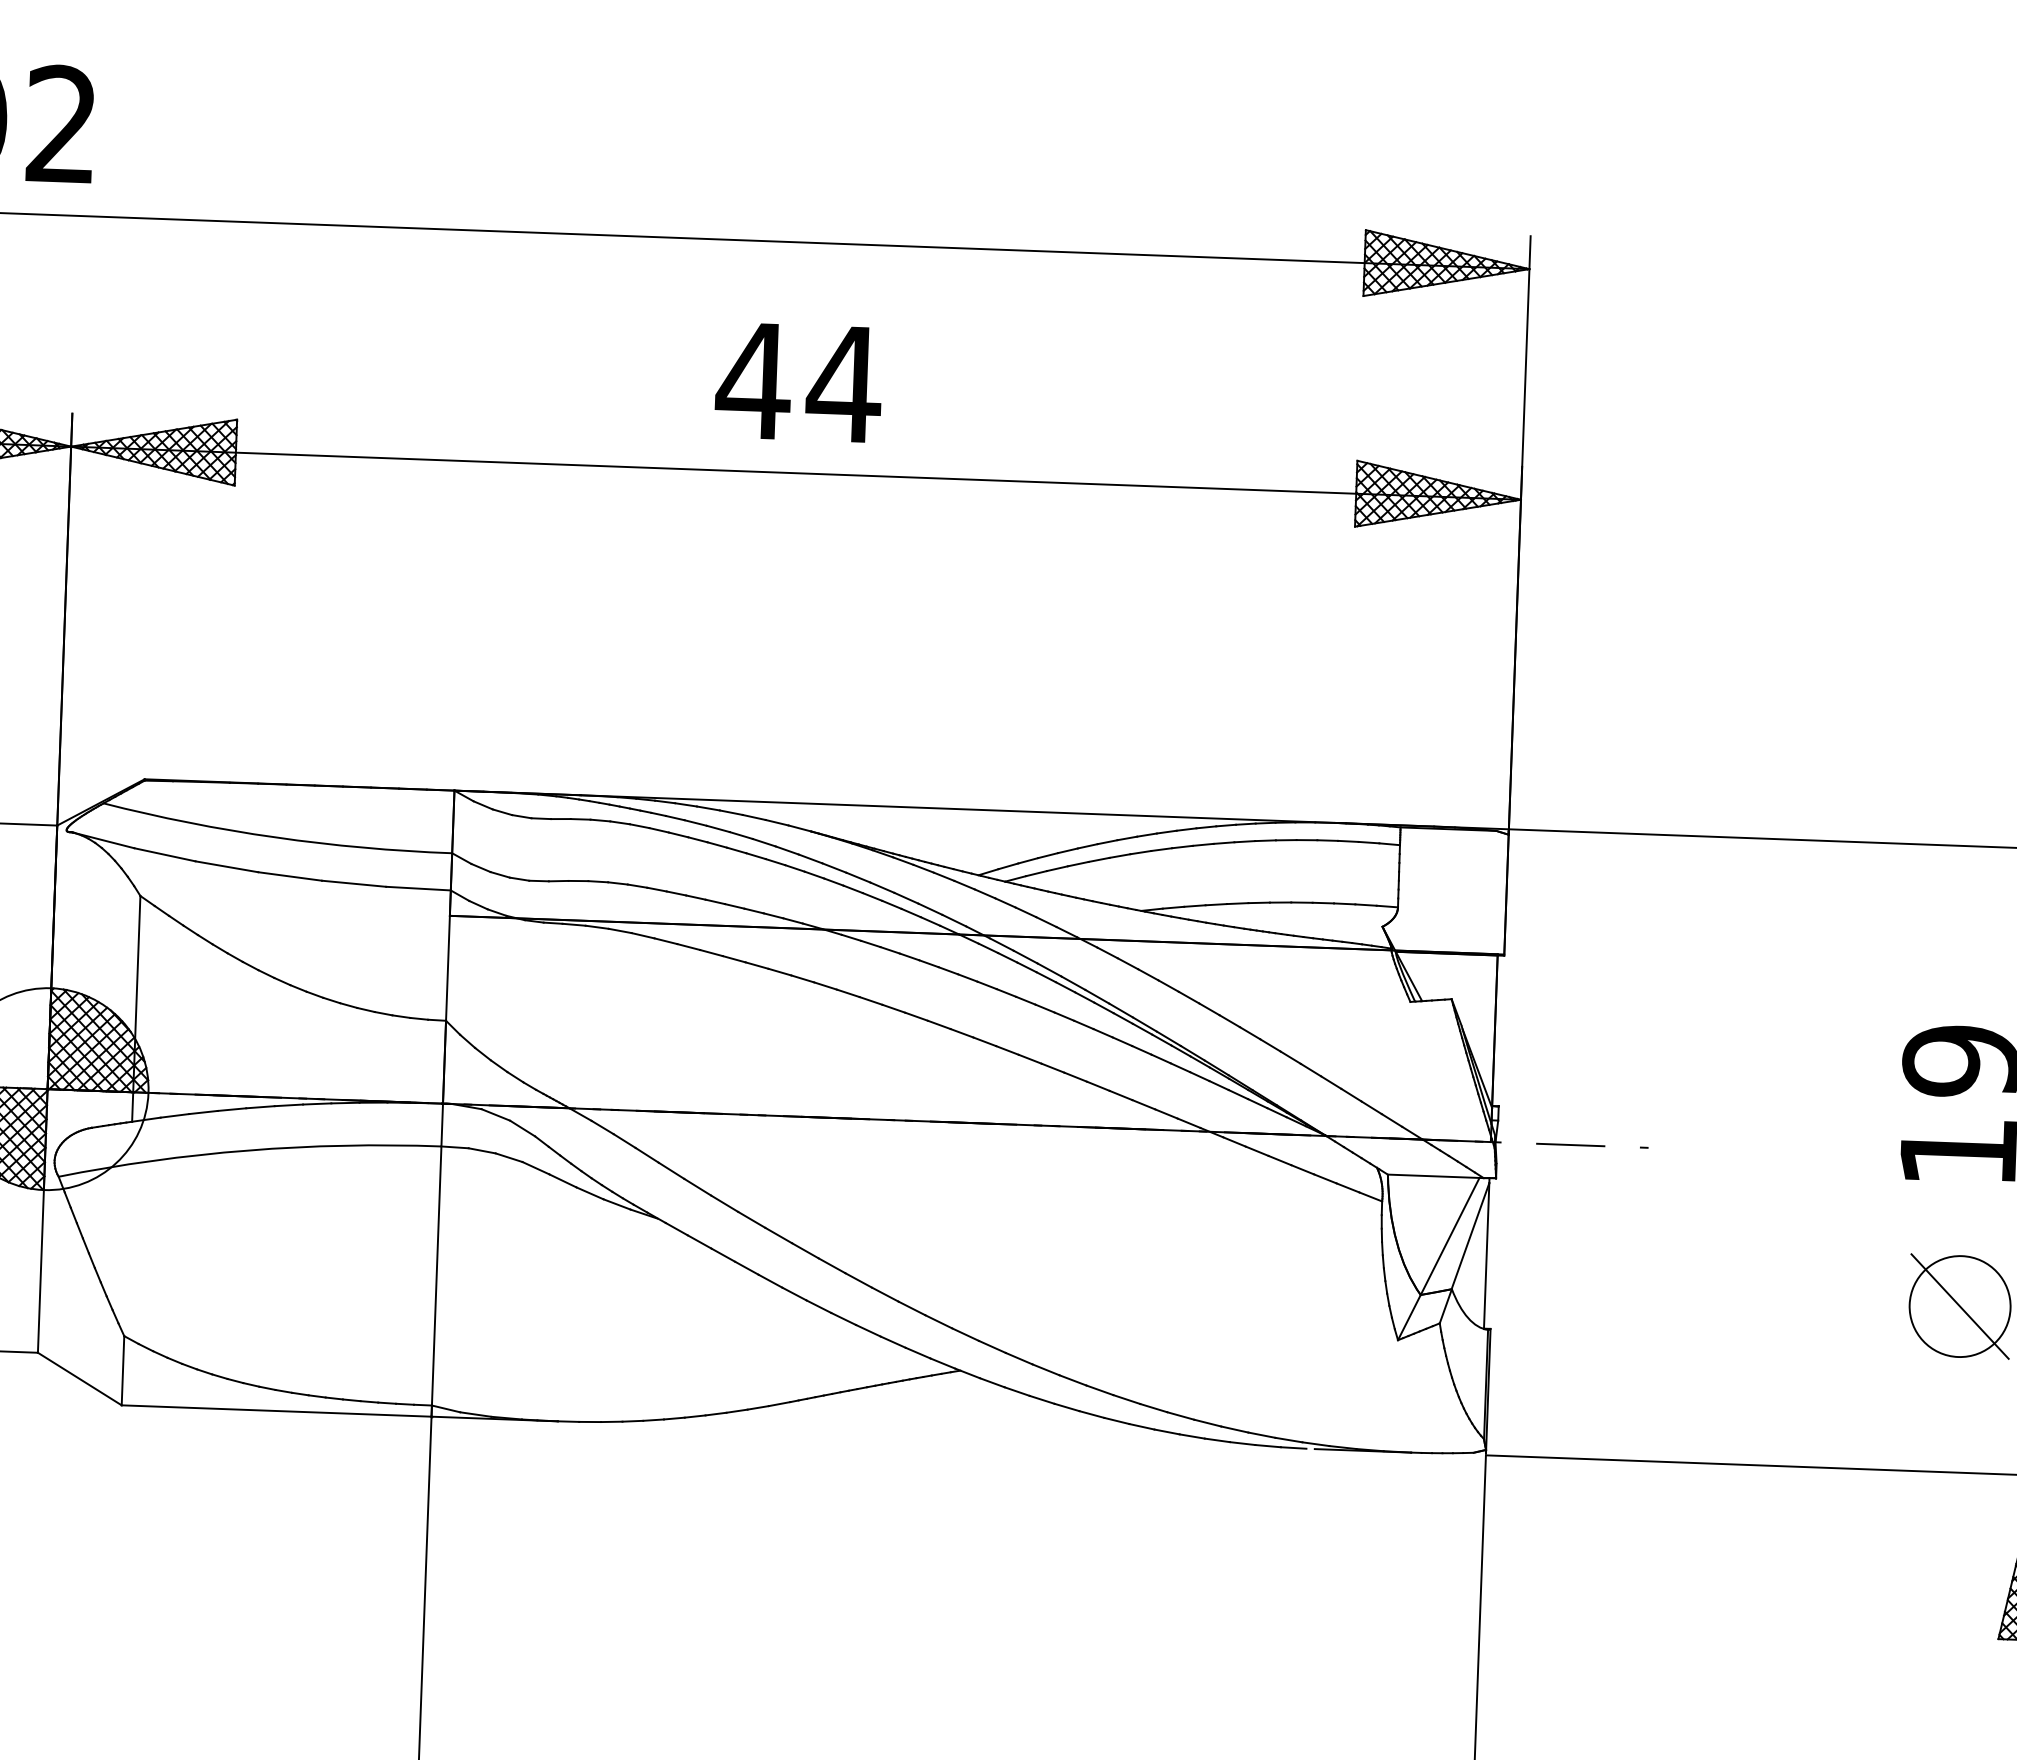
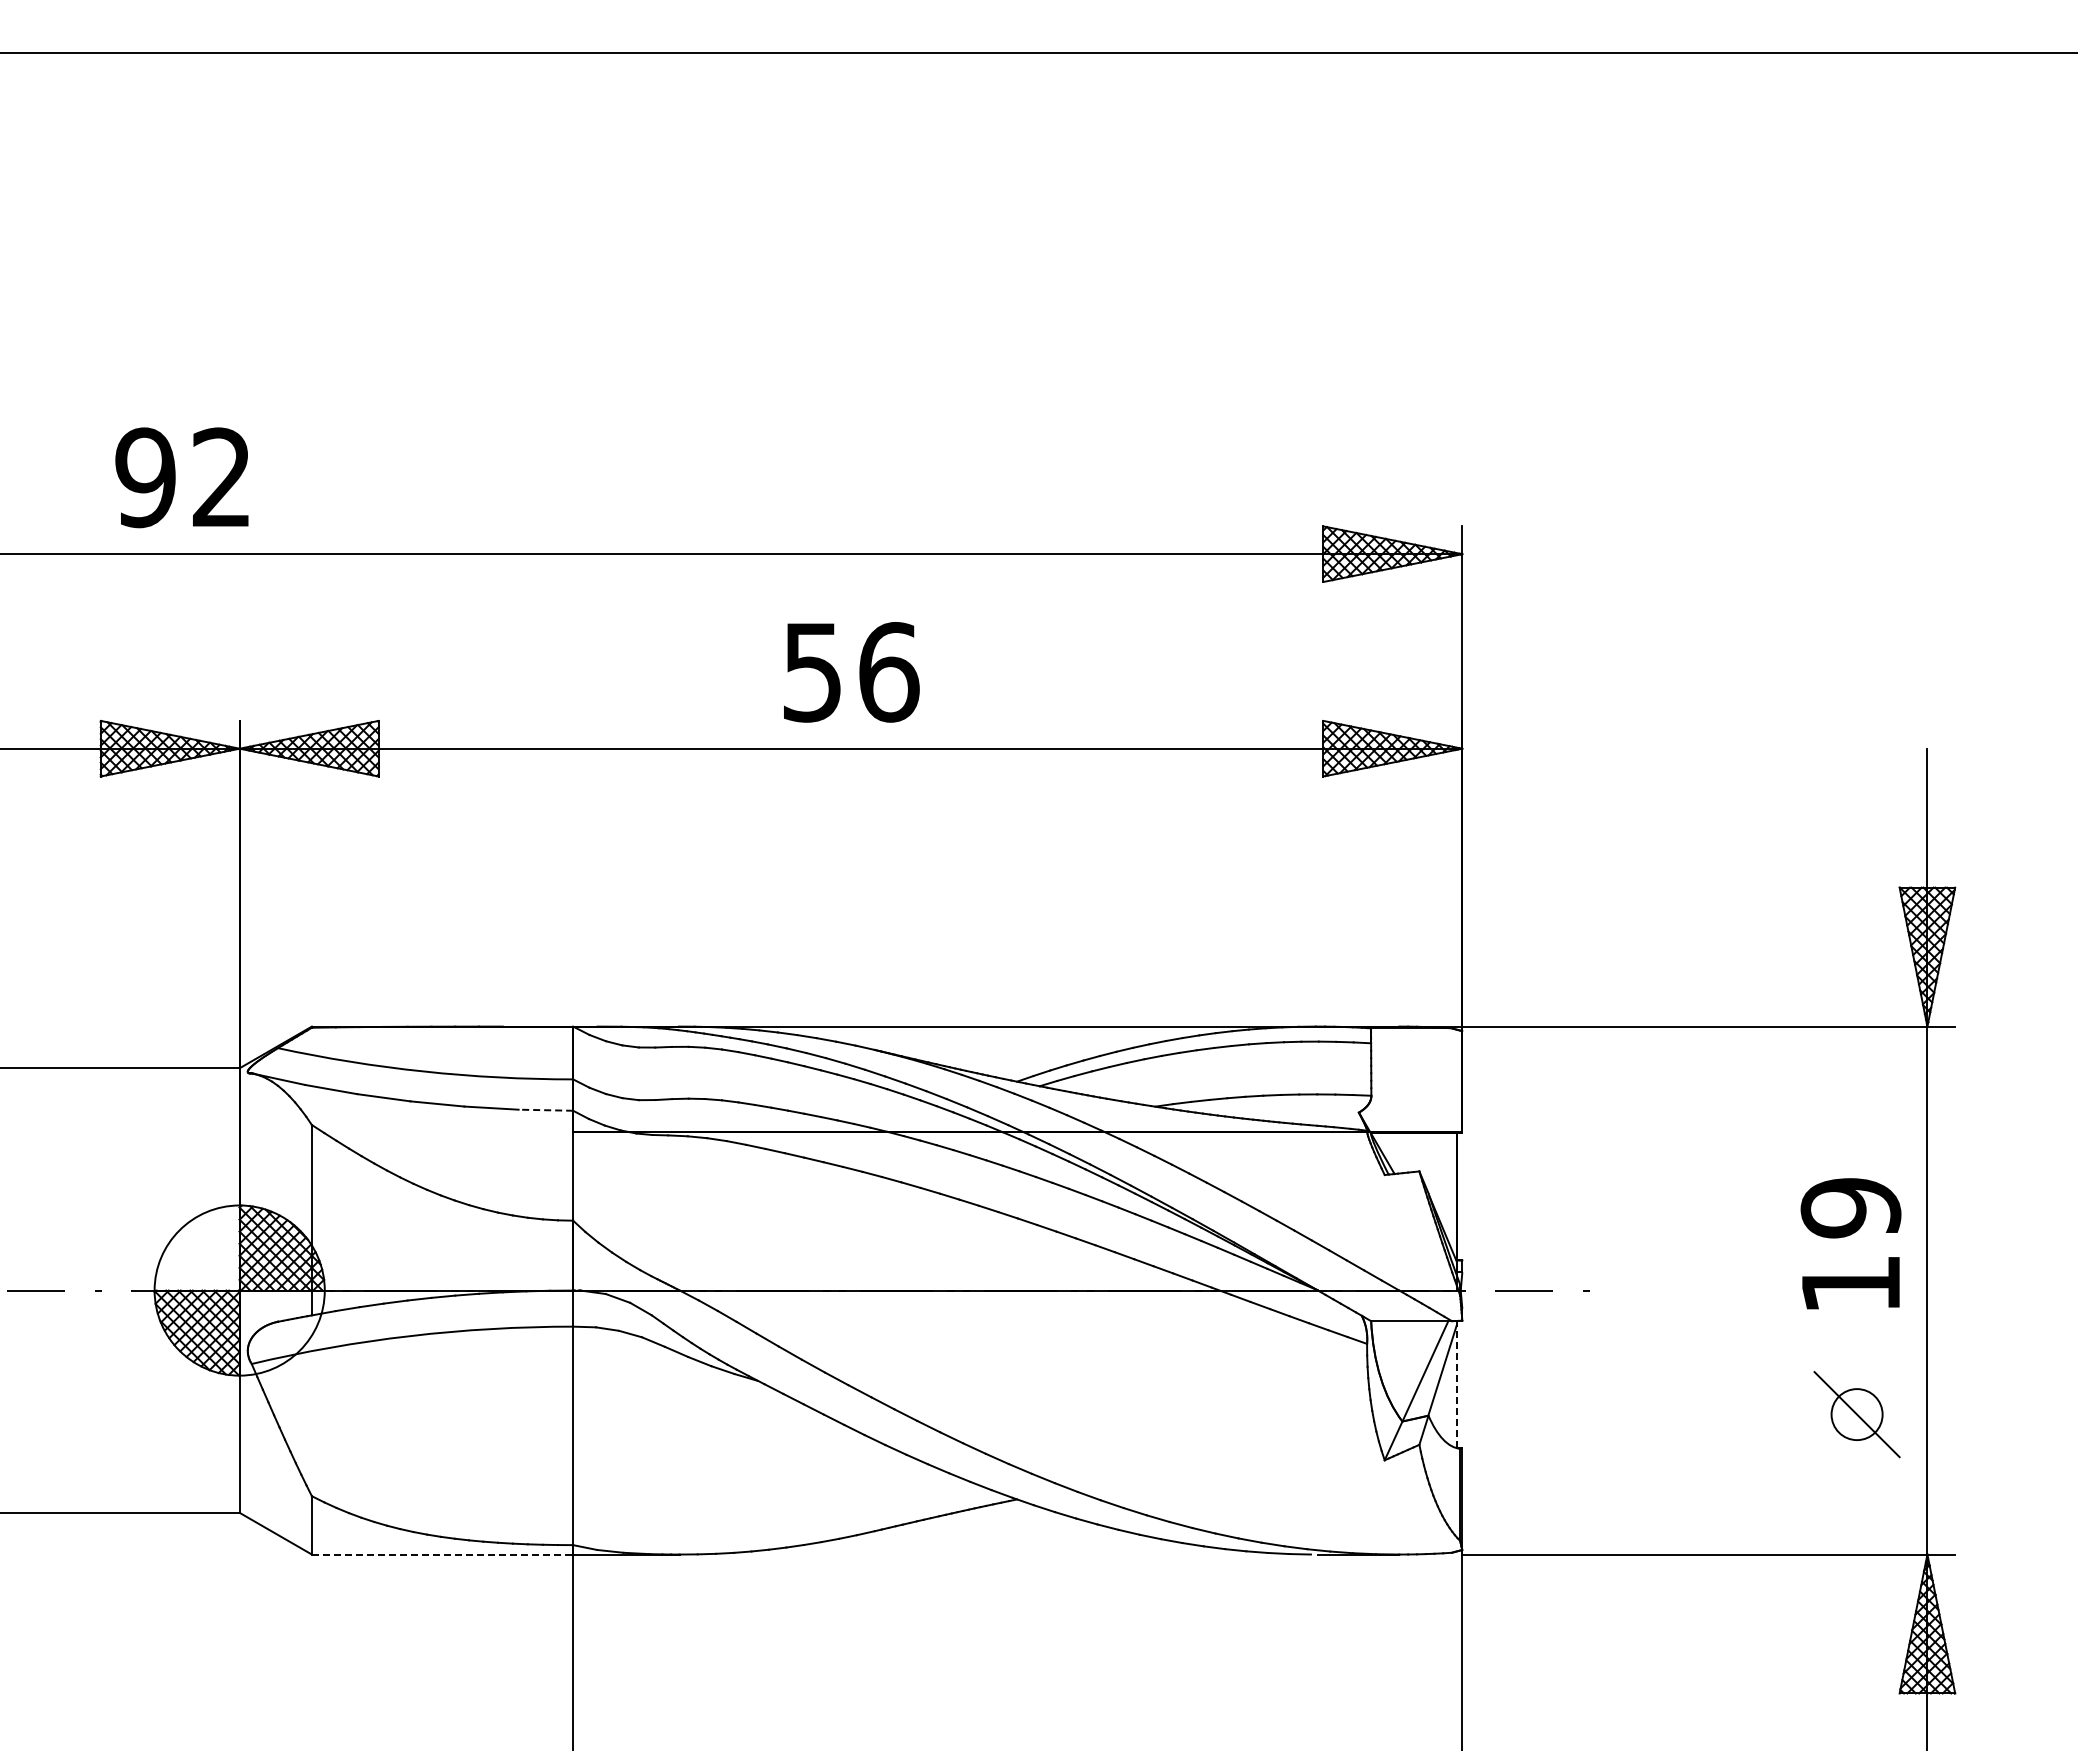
text: (798, 382) -> (850, 672), 44 -> 56
line: (418, 888) -> (545, 1110), solid -> dashed
line: (1486, 1255) -> (1456, 1386), solid -> dashed
circle: (1959, 1306) -> (1856, 1414), size x0.6
line: (276, 1410) -> (442, 1554), solid -> dashed

